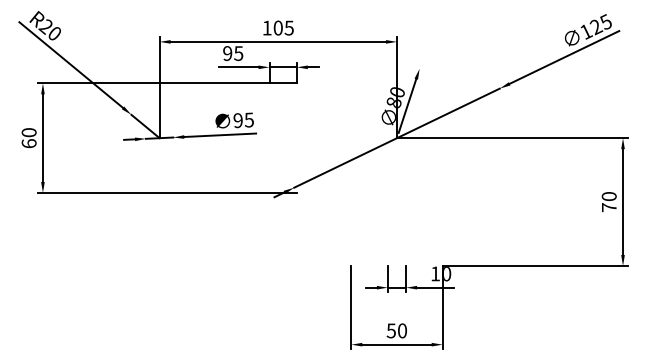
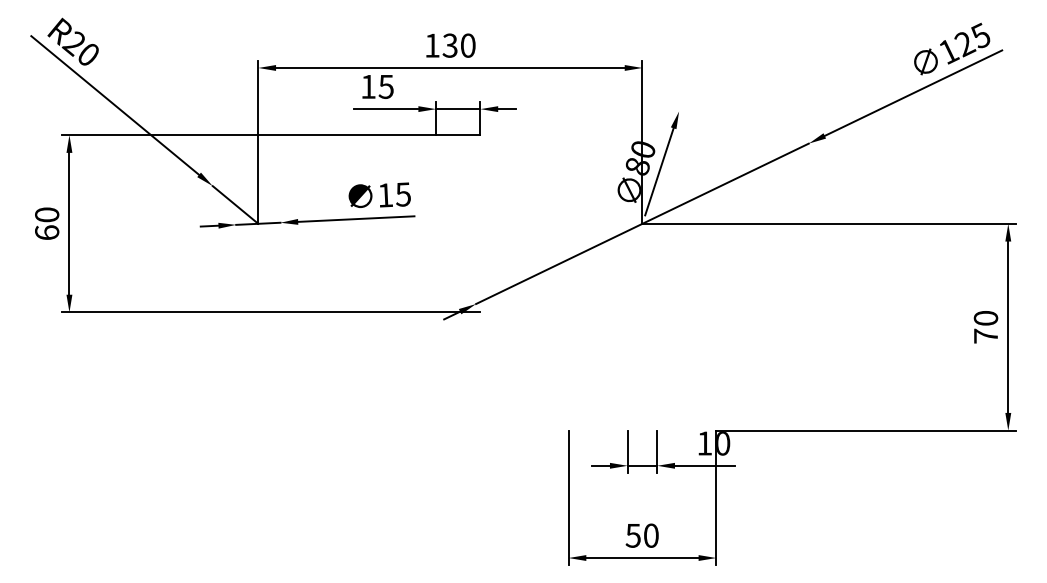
text: (283, 27) -> (458, 44), 105 -> 130
text: (227, 53) -> (368, 86), 95 -> 15
text: (237, 120) -> (384, 195), 95 -> 15

